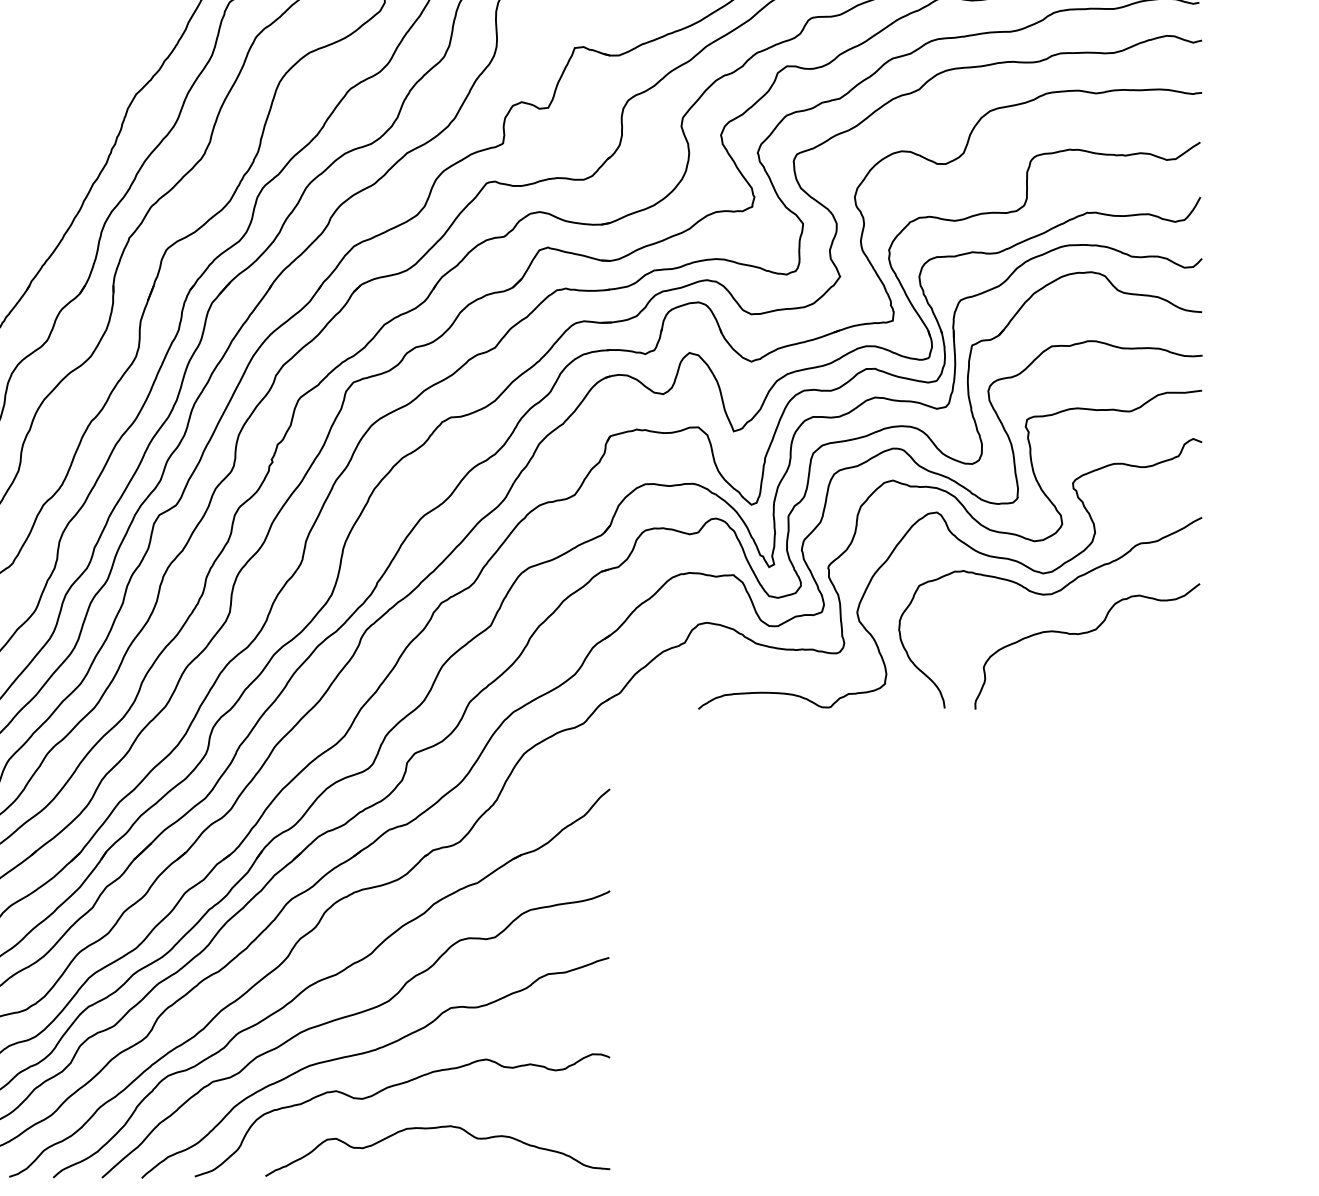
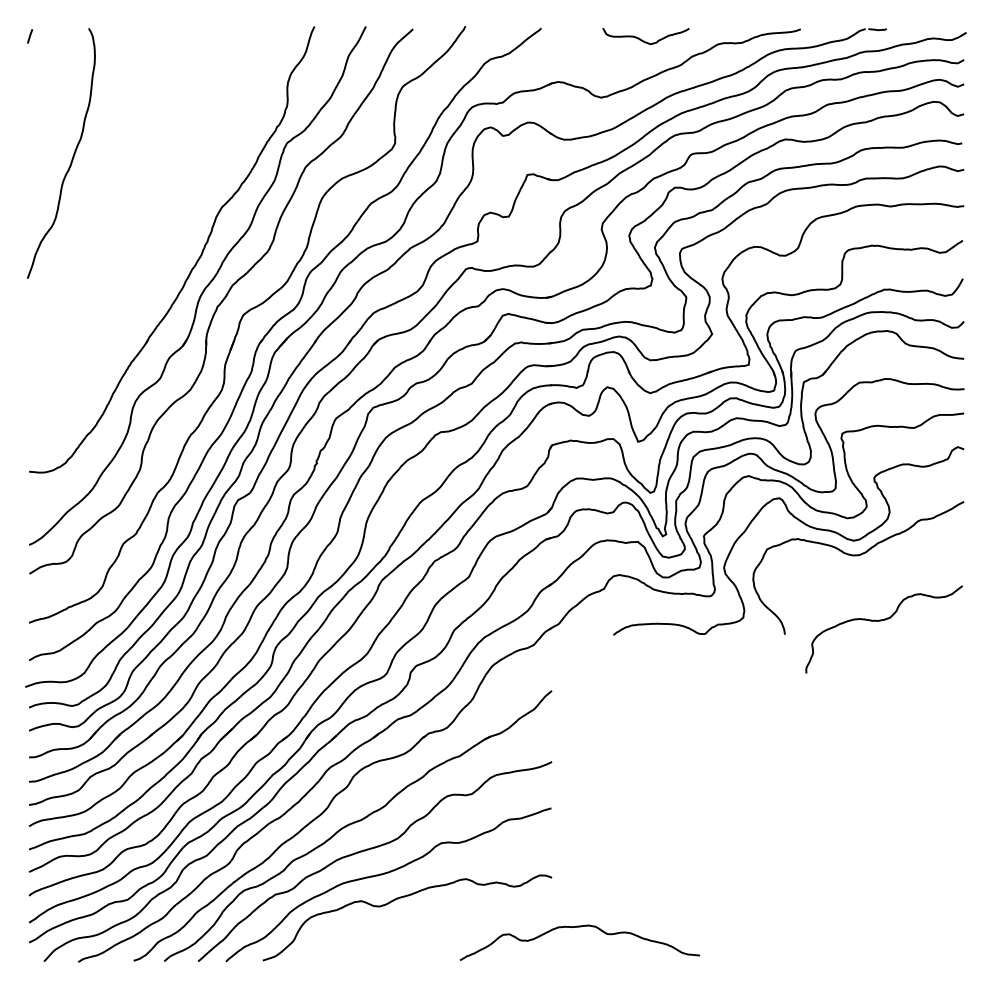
curve: (1083, 634) -> (881, 621), moved
curve: (437, 1129) -> (579, 927), moved

